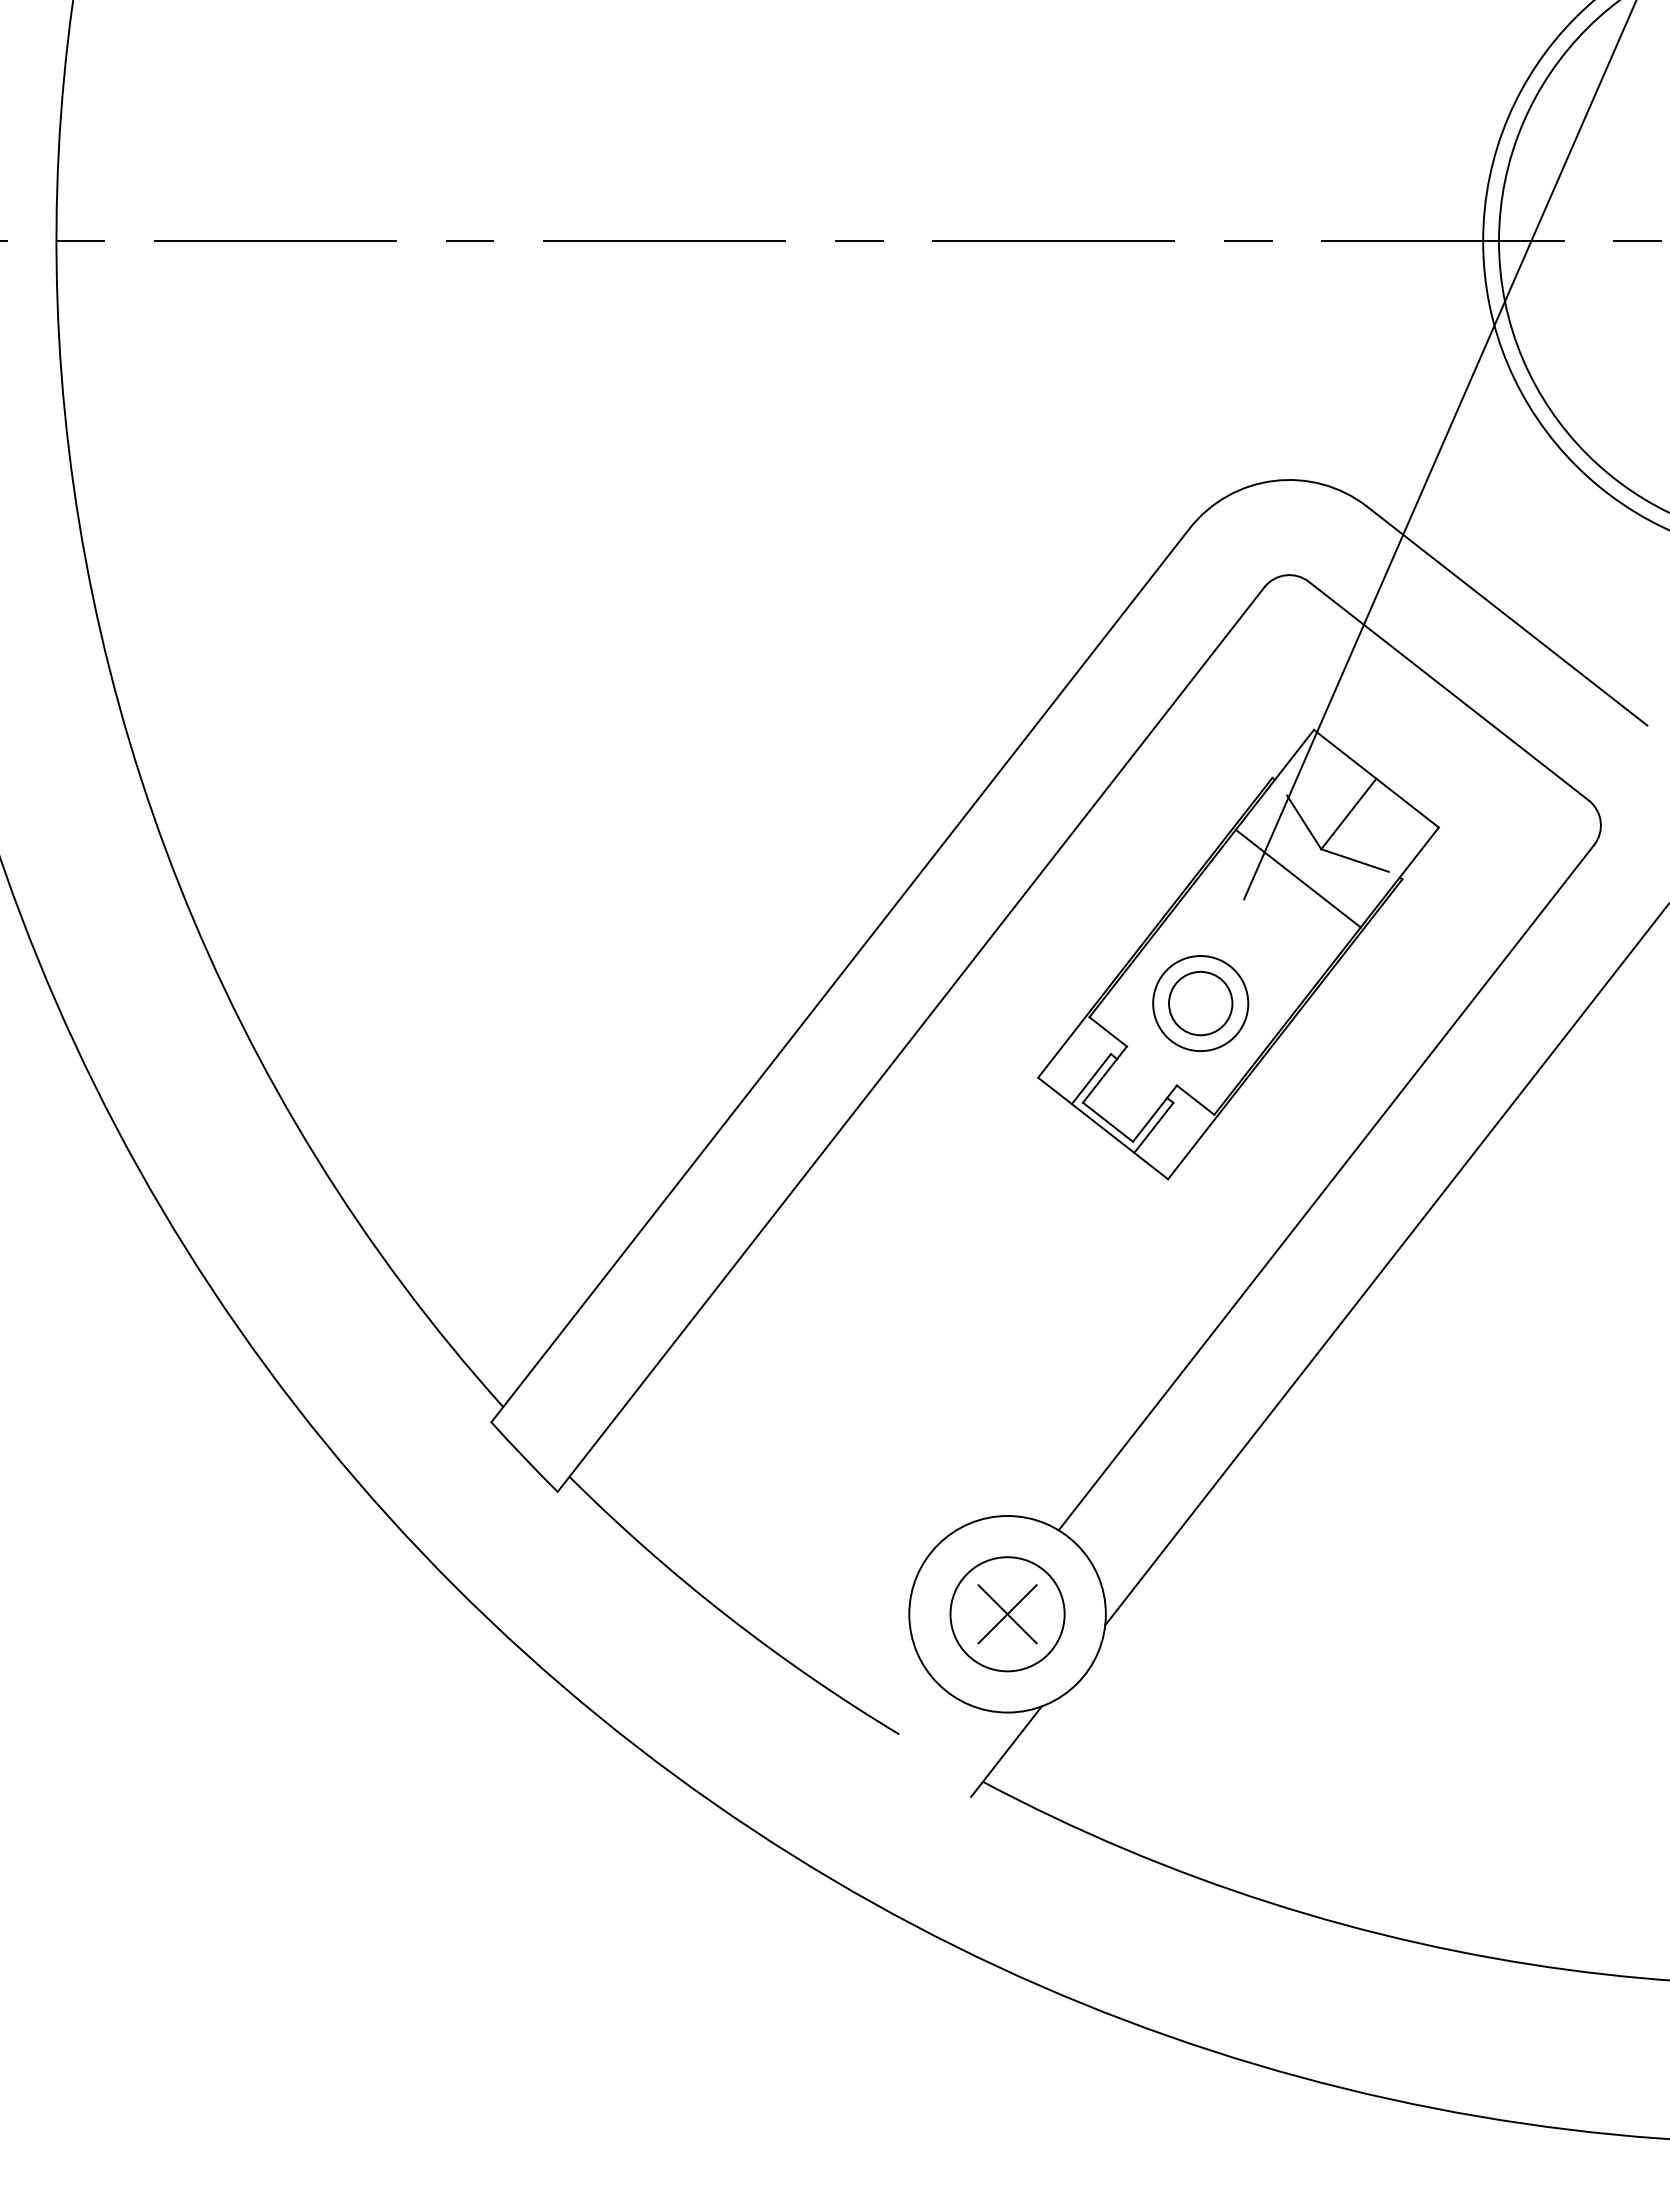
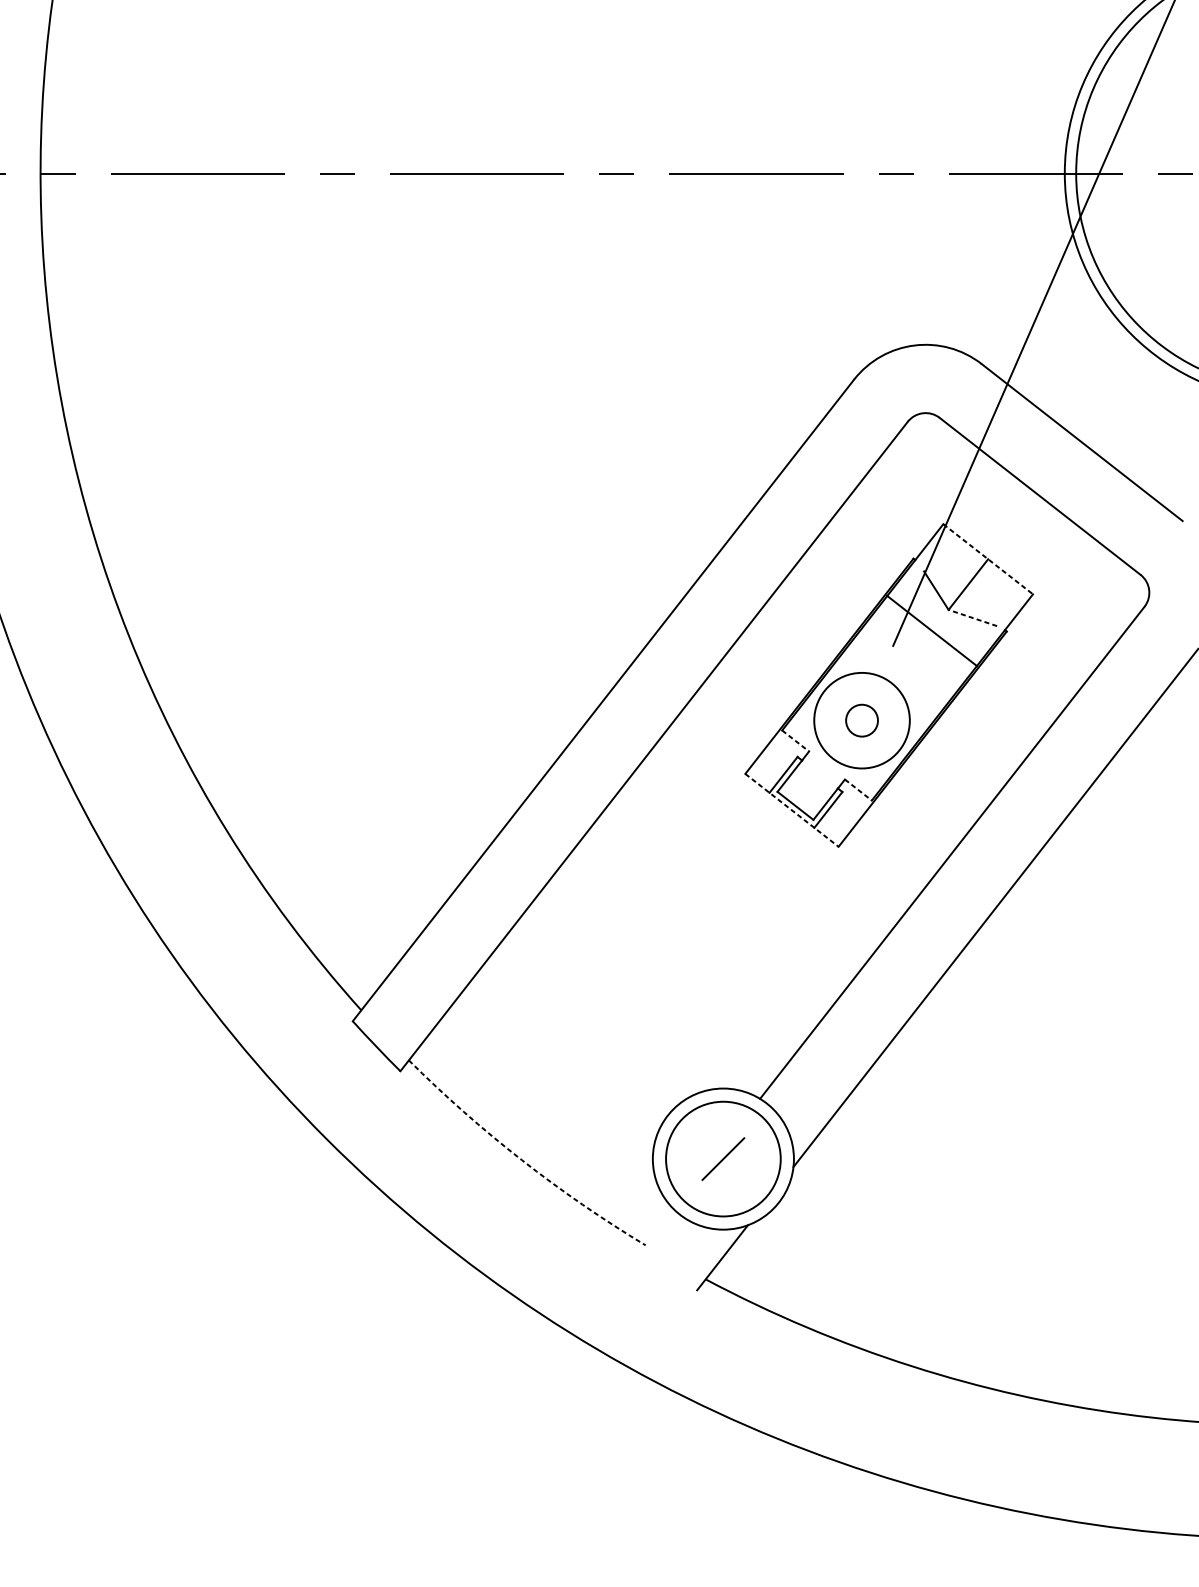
line: (1376, 779) -> (988, 559), solid -> dashed
line: (1355, 860) -> (973, 617), solid -> dashed
circle: (1200, 1003) -> (861, 720), size x0.7
circle: (1200, 1003) -> (861, 720), size x1.4
line: (1108, 1031) -> (795, 740), solid -> dashed
line: (1195, 1100) -> (858, 790), solid -> dashed
line: (1103, 1128) -> (792, 810), solid -> dashed
circle: (1007, 1614) -> (723, 1159), size x1.4
line: (1007, 1614) -> (723, 1159), removed
arc: (726, 1615) -> (521, 1159), solid -> dashed

